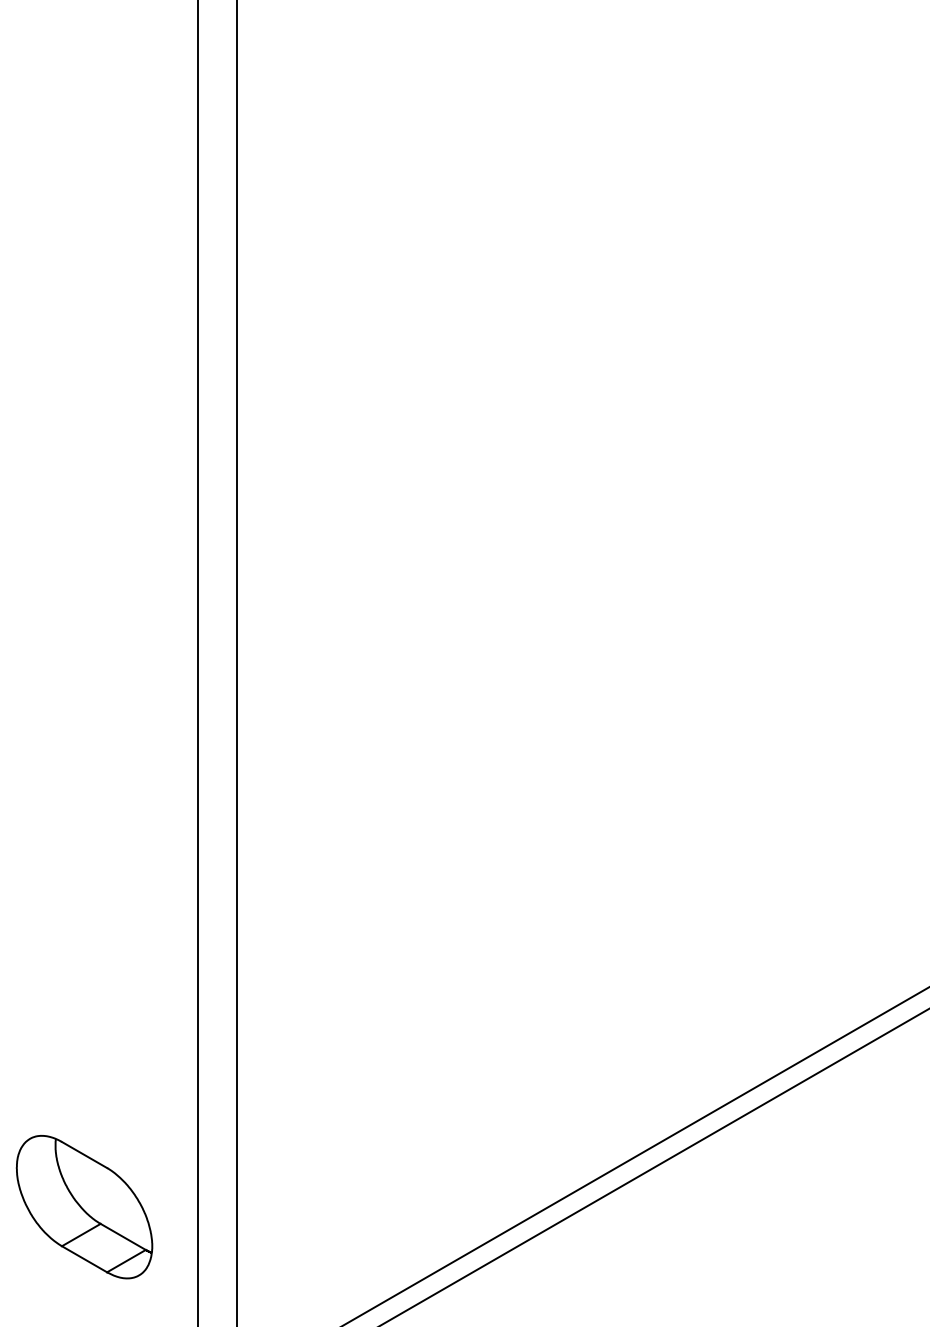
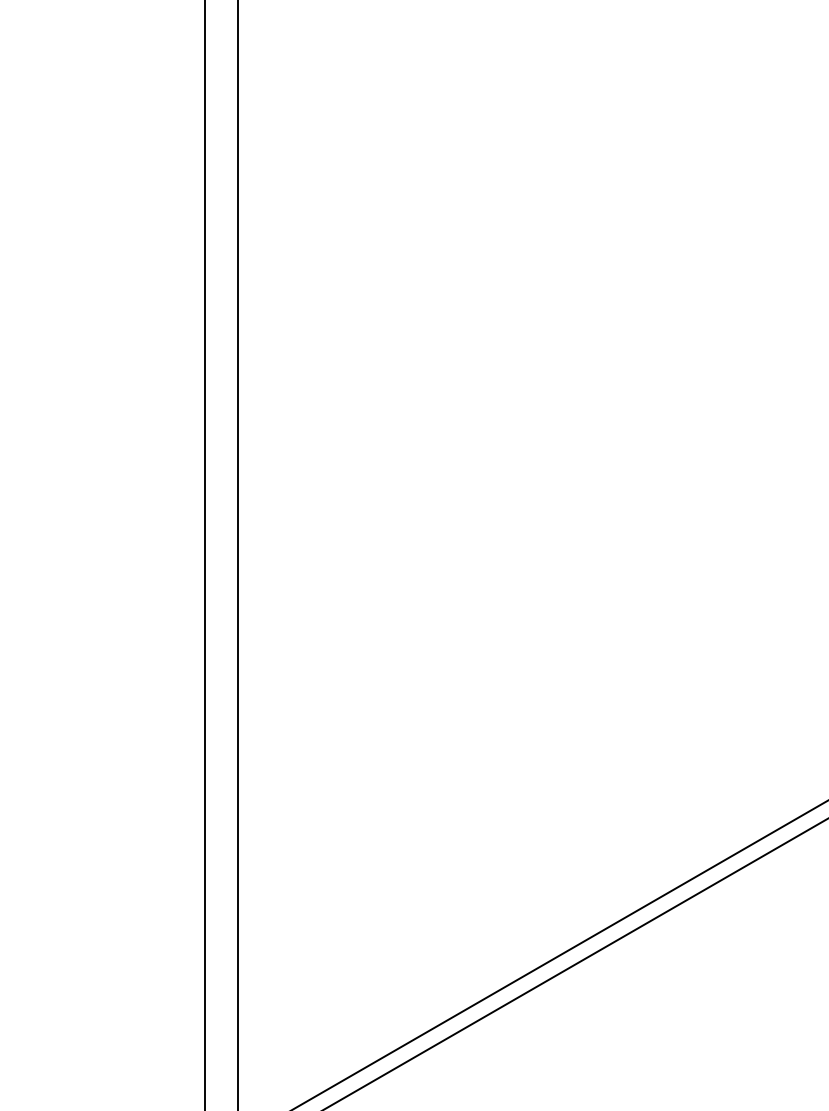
part: (83, 1206) -> (109, 990), removed

